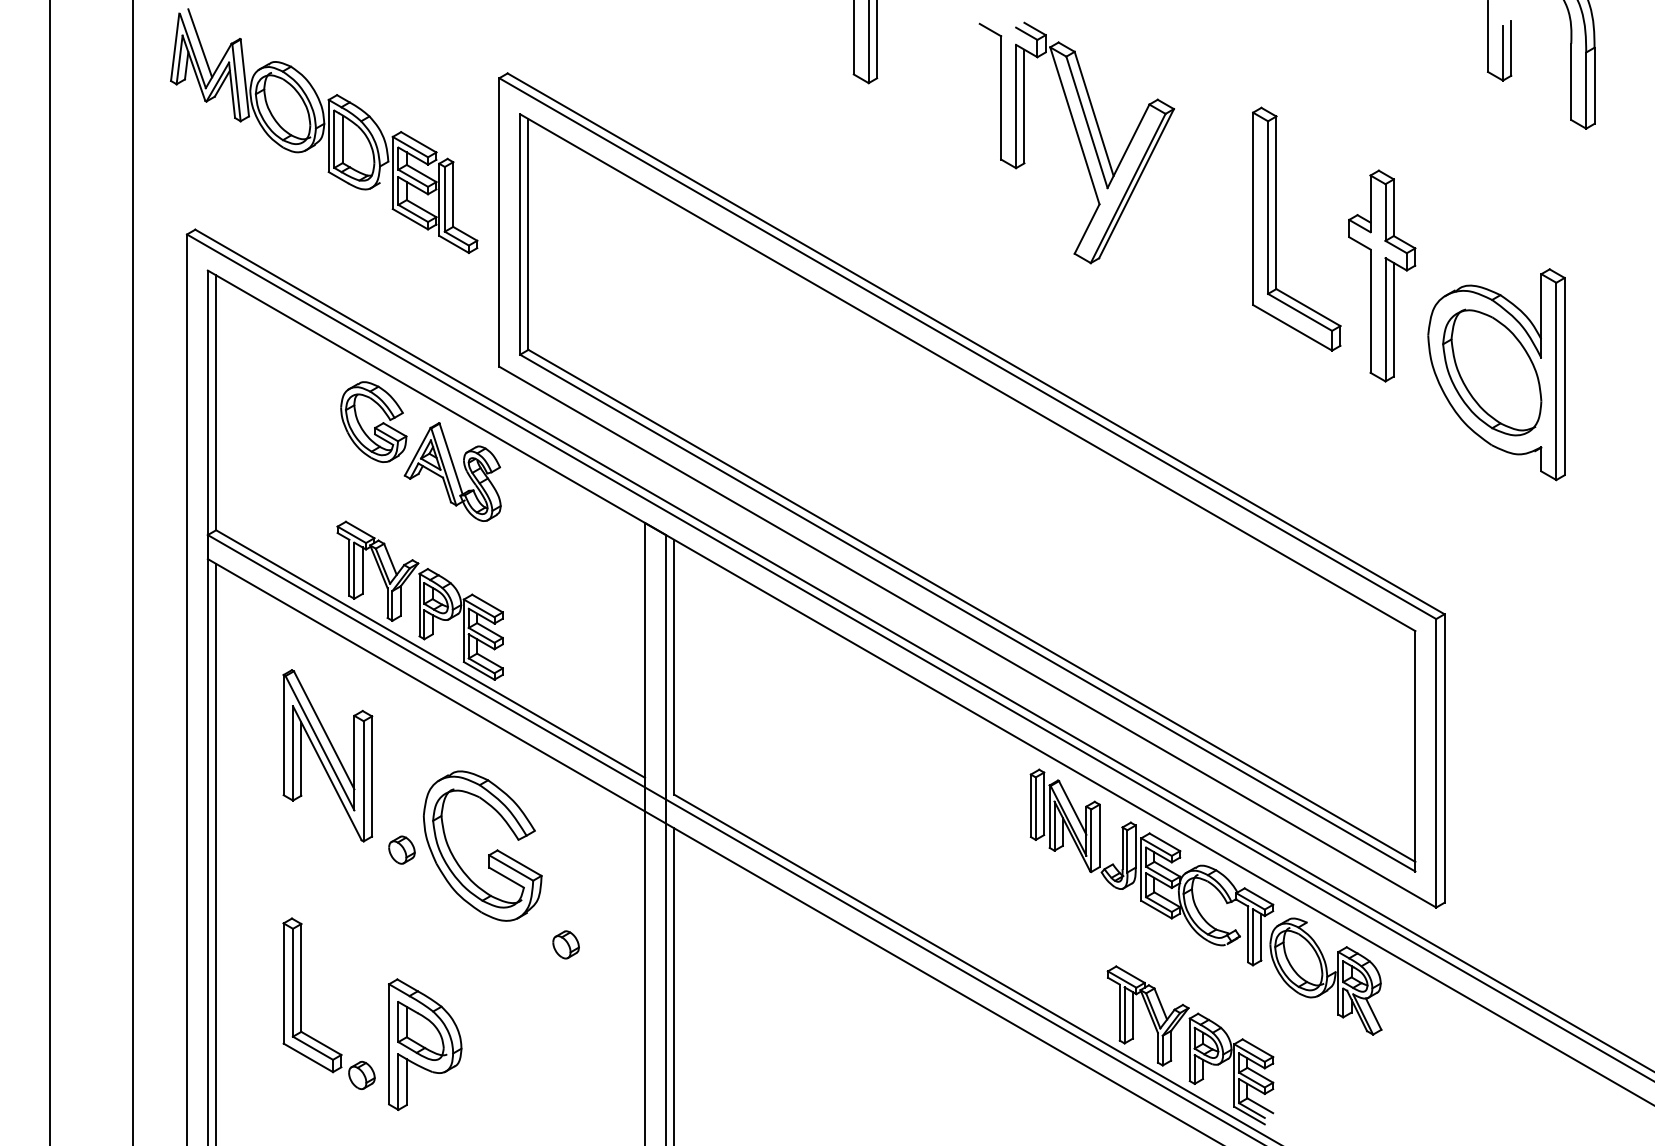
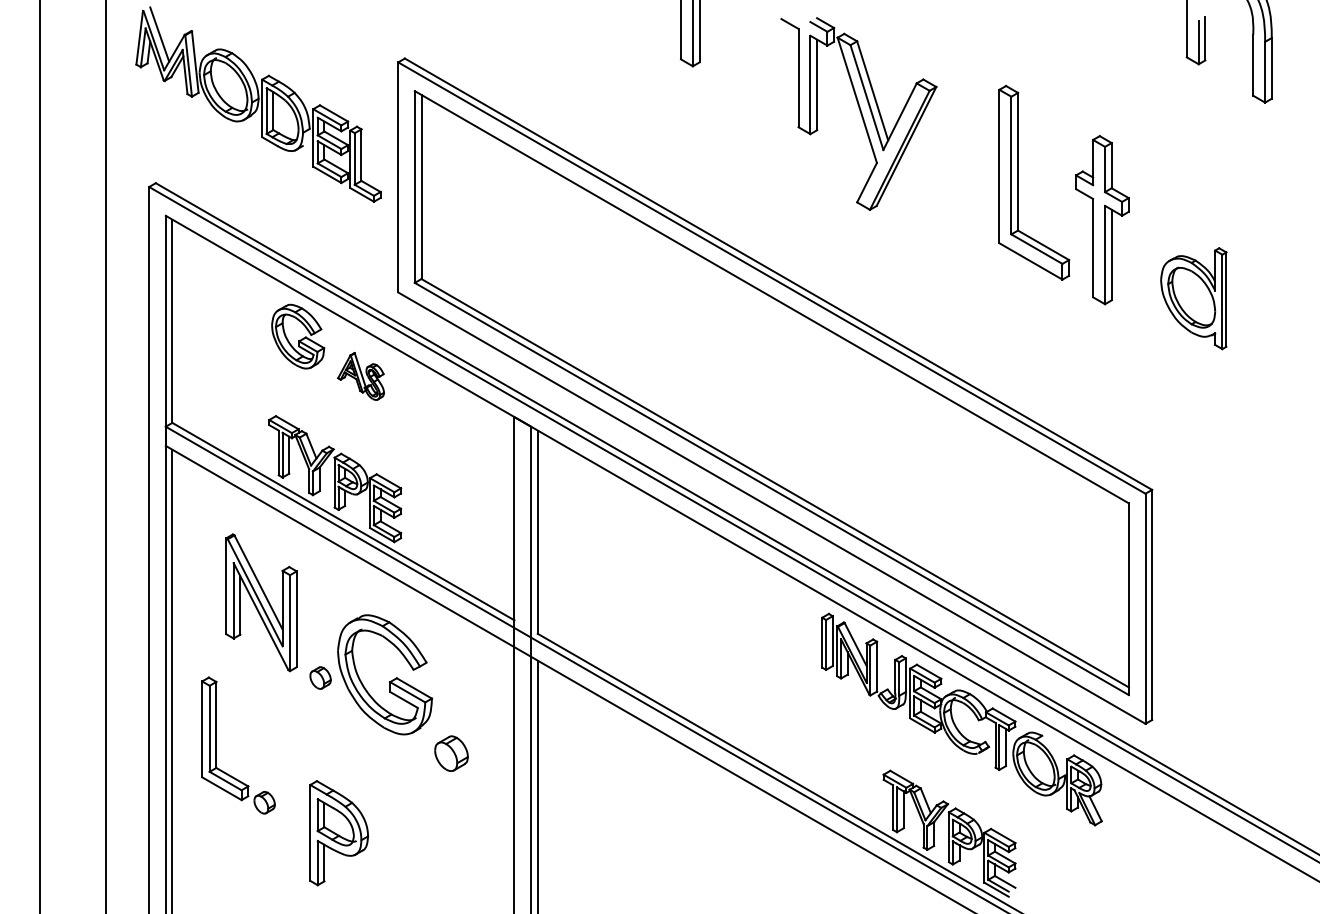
part: (1496, 374) -> (1193, 298), size x0.6
part: (451, 472) -> (360, 376), size x0.6
part: (566, 944) -> (451, 753), size x1.6
part: (301, 1003) -> (216, 745), moved

